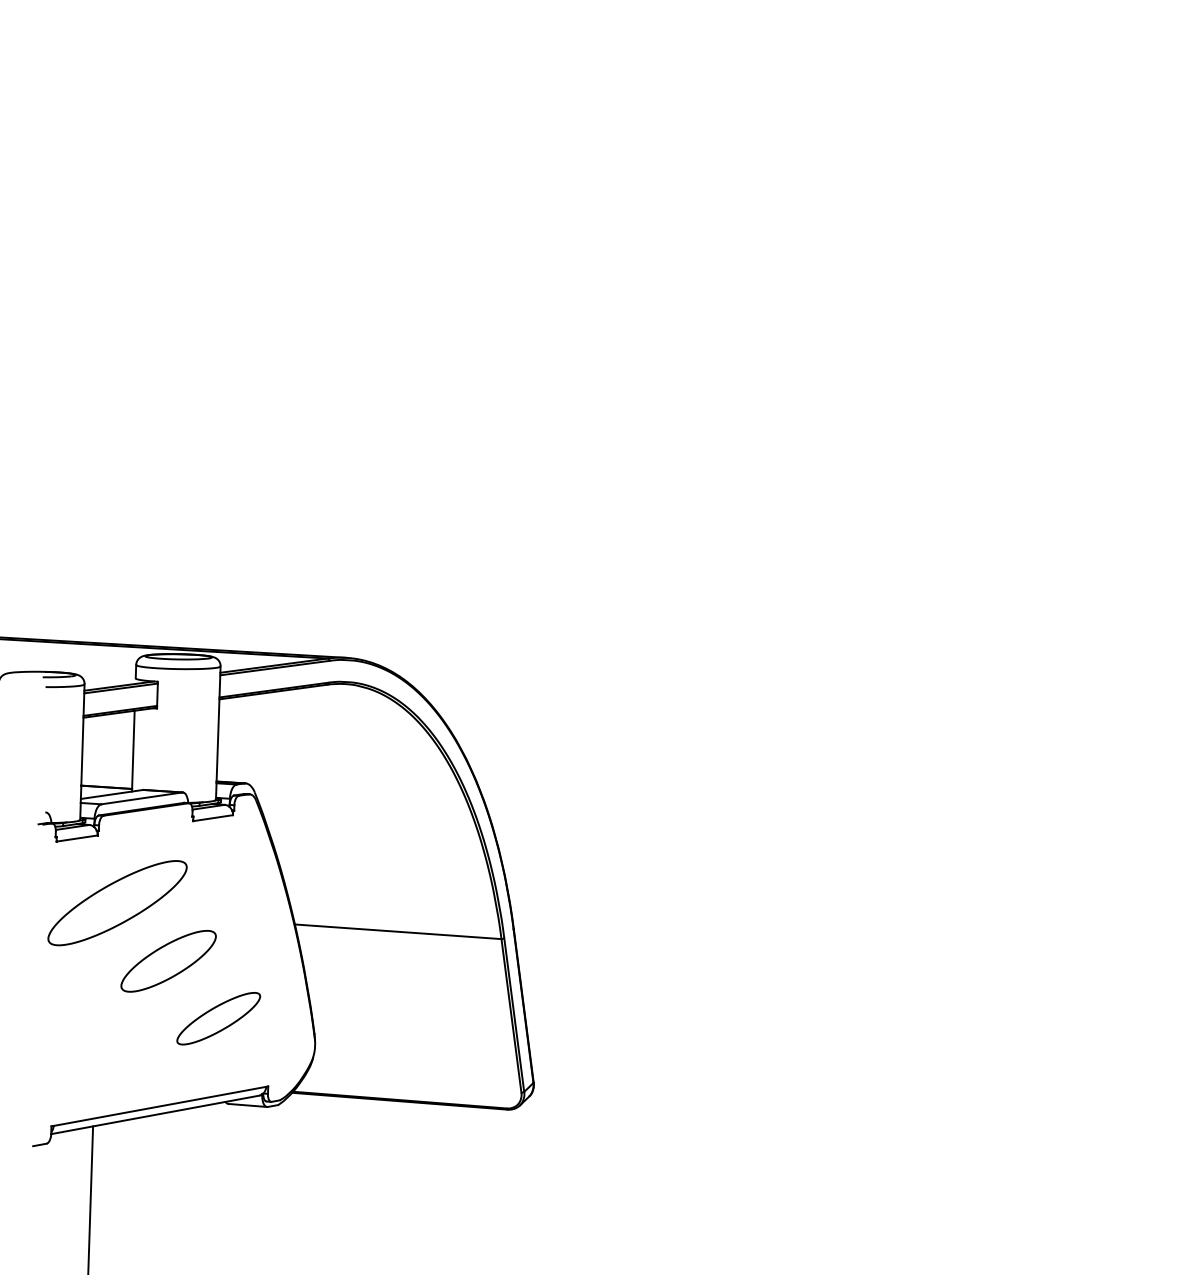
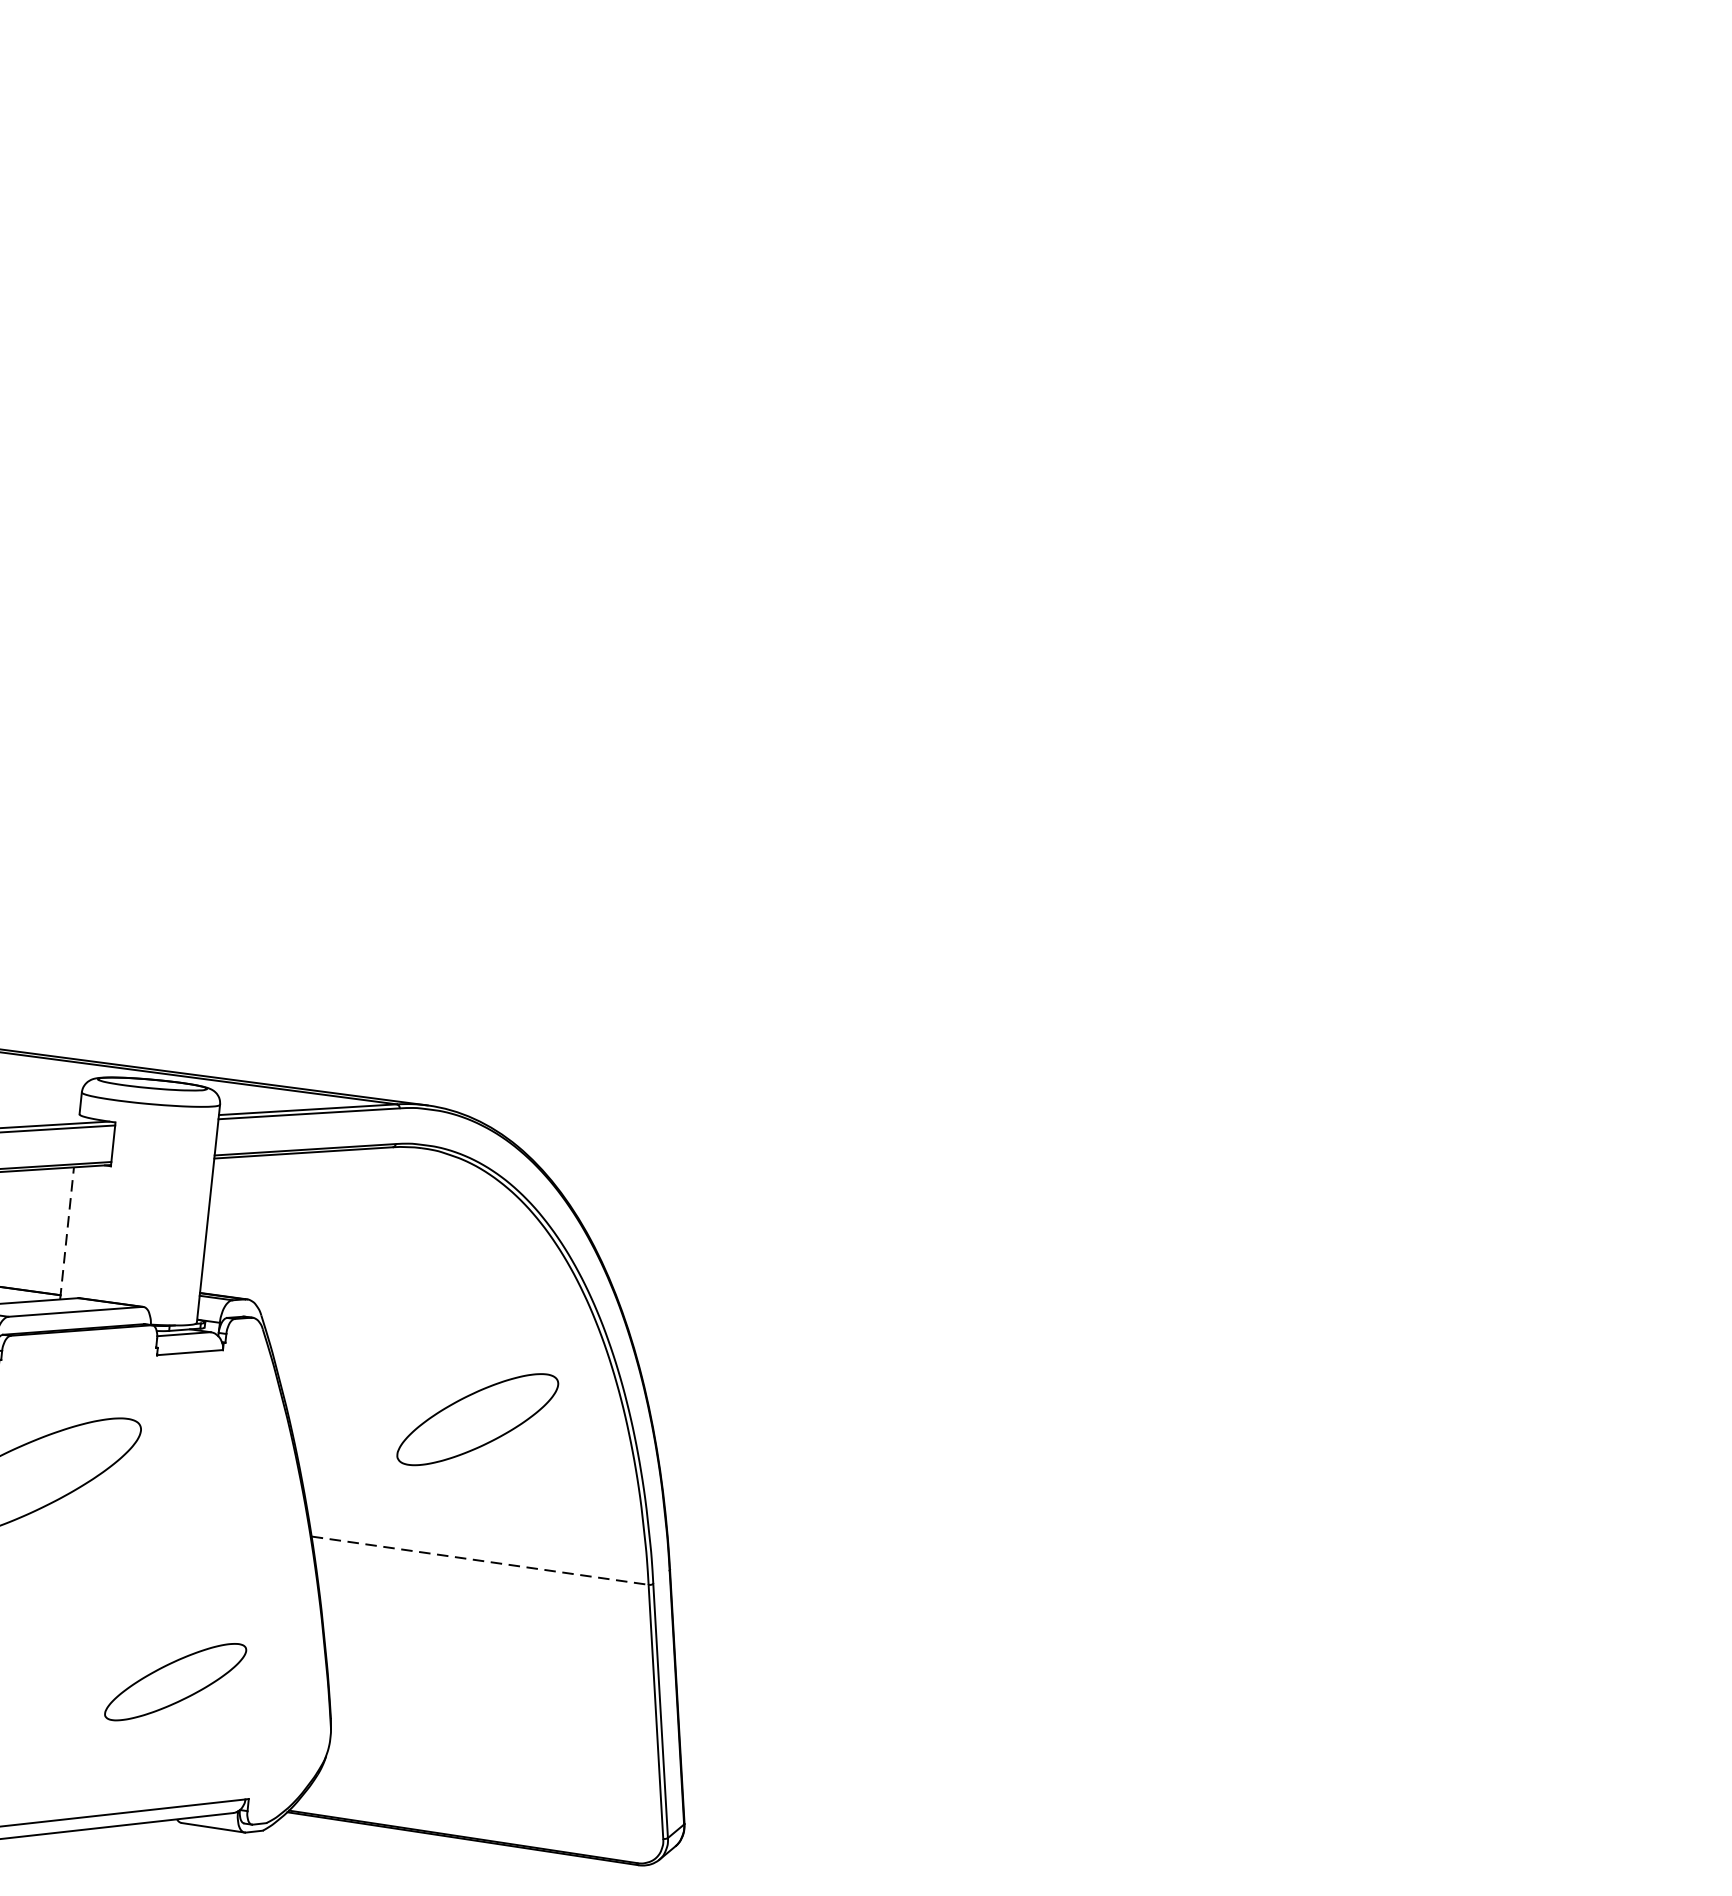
line: (133, 750) -> (67, 1232), solid -> dashed
line: (398, 931) -> (480, 1560), solid -> dashed
part: (168, 961) -> (477, 1419), moved

